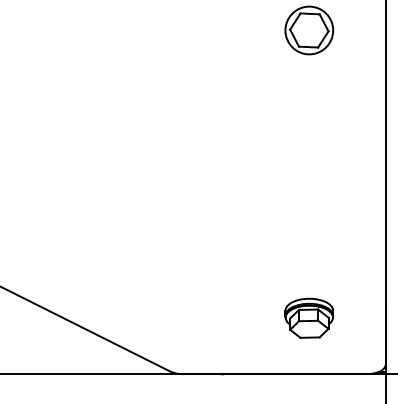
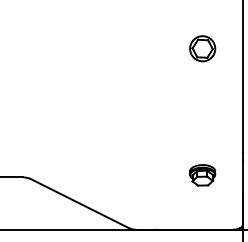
part: (308, 318) -> (202, 175), moved

